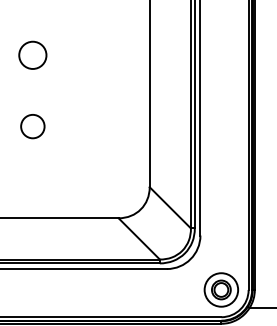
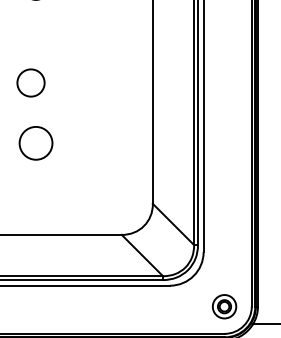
circle: (32, 54) -> (30, 82), moved
circle: (32, 125) -> (35, 142), size x1.4
part: (221, 289) -> (224, 306), size x0.7

